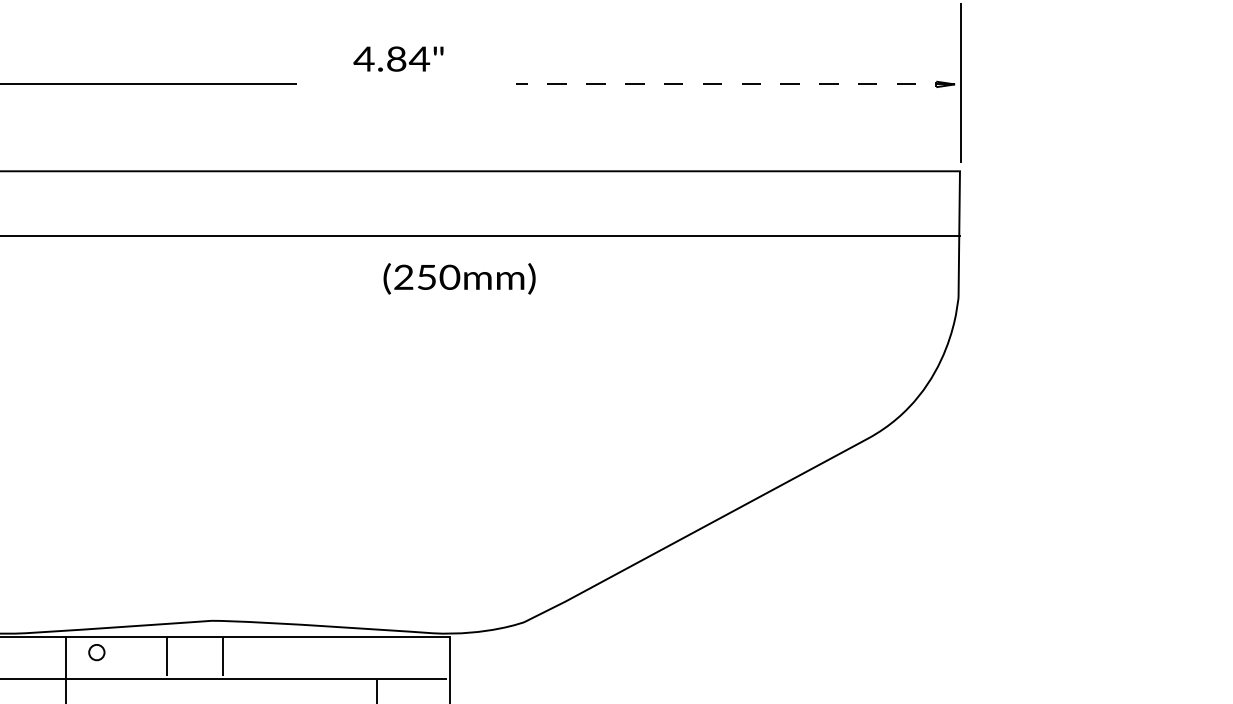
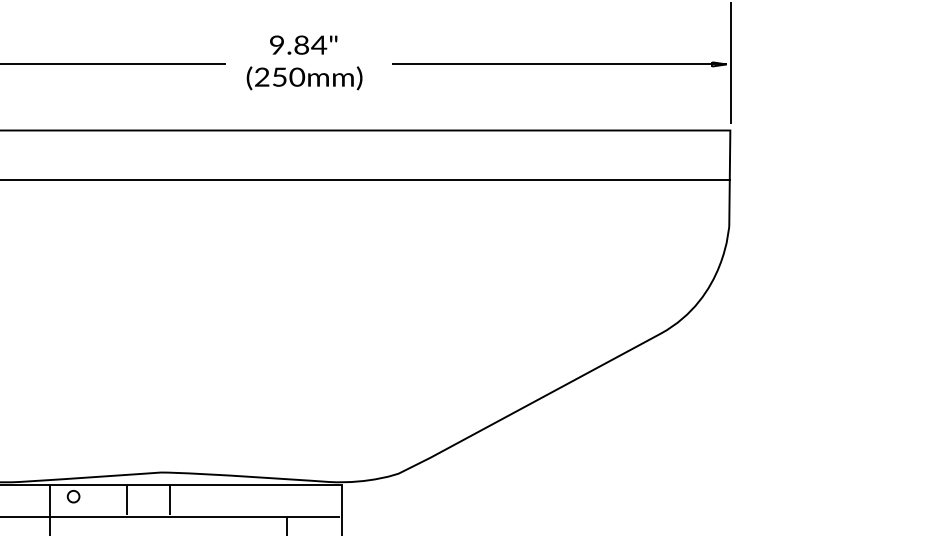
text: (363, 58) -> (276, 44), 4.84" -> 9.84"
line: (735, 84) -> (559, 64), dashed -> solid
text: (459, 279) -> (304, 78), moved

